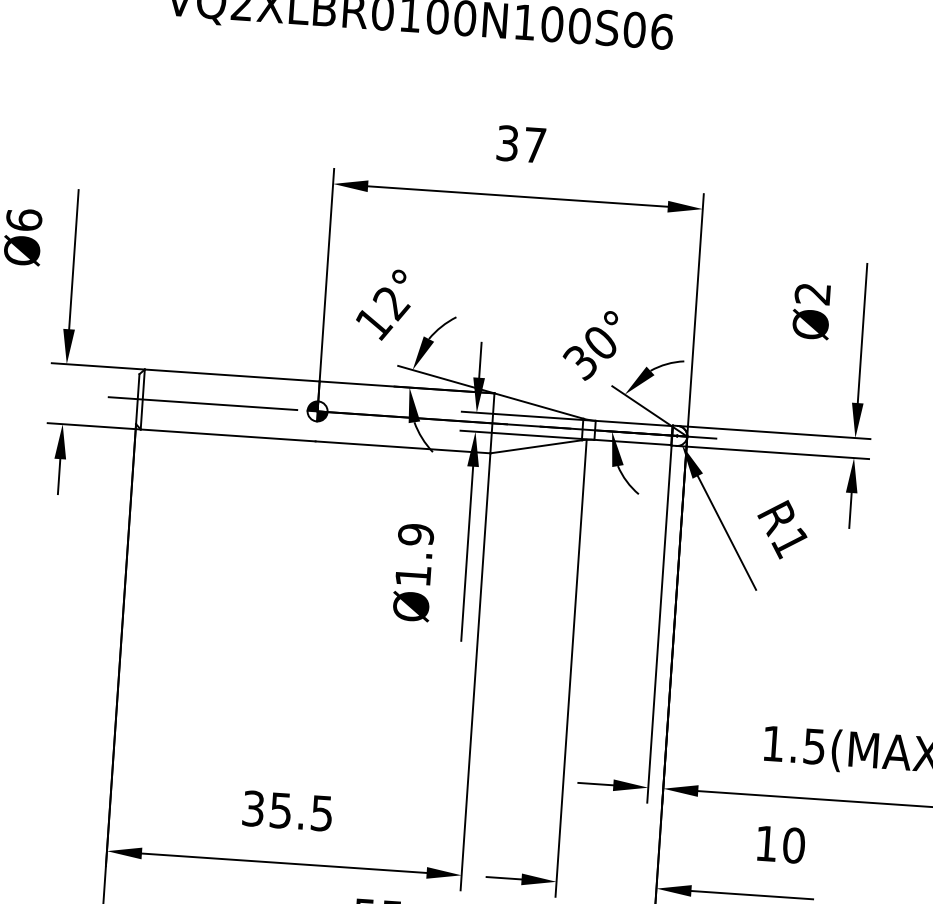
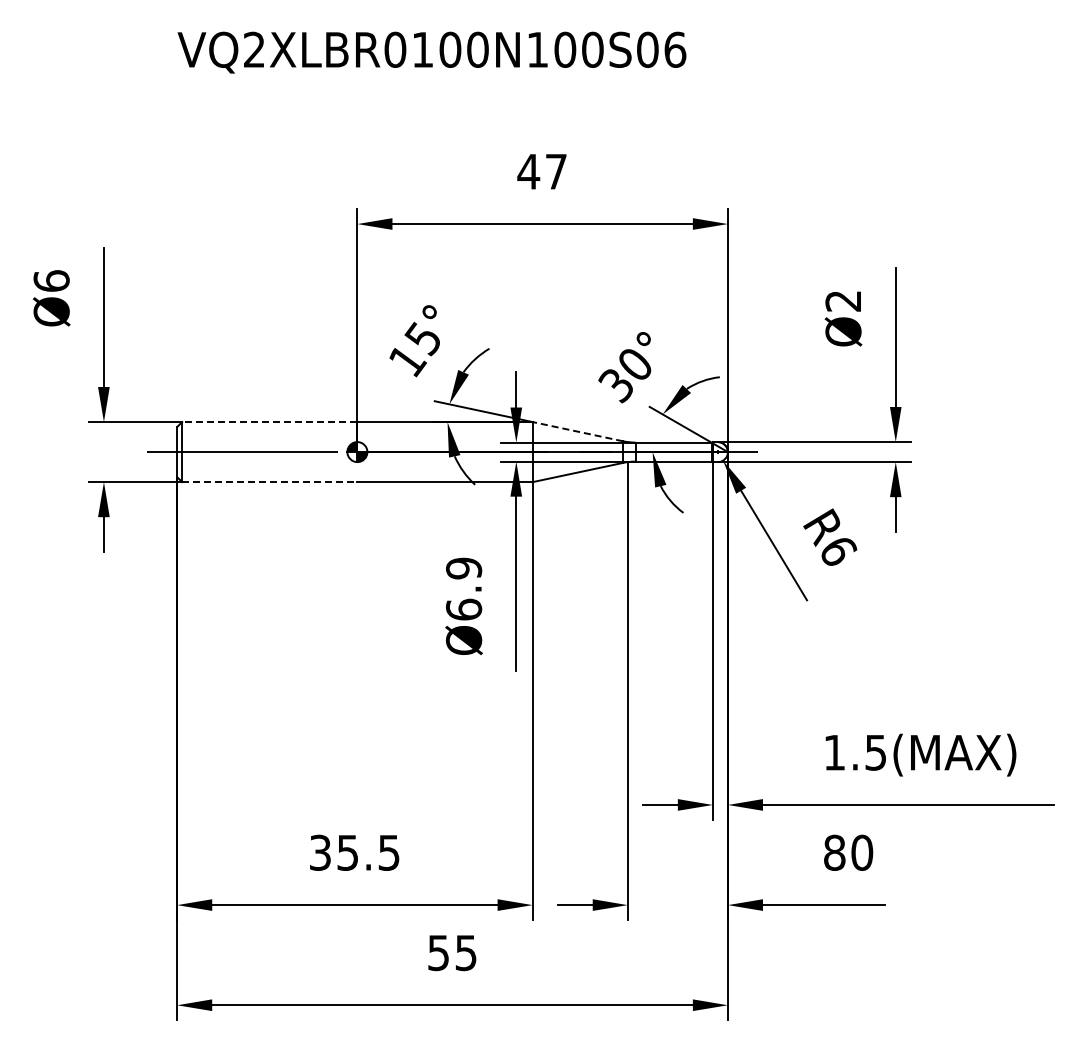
text: (507, 143) -> (528, 171), 37 -> 47
text: (391, 302) -> (423, 338), 12° -> 15°
line: (231, 375) -> (269, 422), solid -> dashed
line: (538, 405) -> (577, 431), solid -> dashed
line: (227, 435) -> (269, 482), solid -> dashed
text: (790, 543) -> (838, 551), R1 -> R6
text: (413, 575) -> (464, 609), Ø1.9 -> Ø6.9
text: (766, 843) -> (834, 852), 10 -> 80

